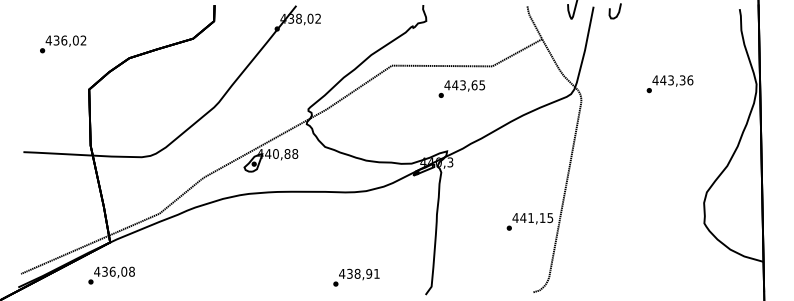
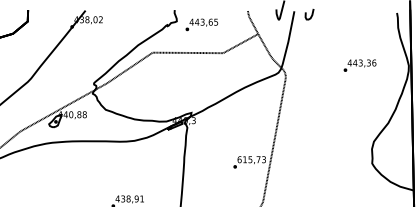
text: (669, 84) -> (359, 65), moved
text: (461, 88) -> (201, 24), moved
text: (532, 218) -> (251, 160), 441,15 -> 615,73

